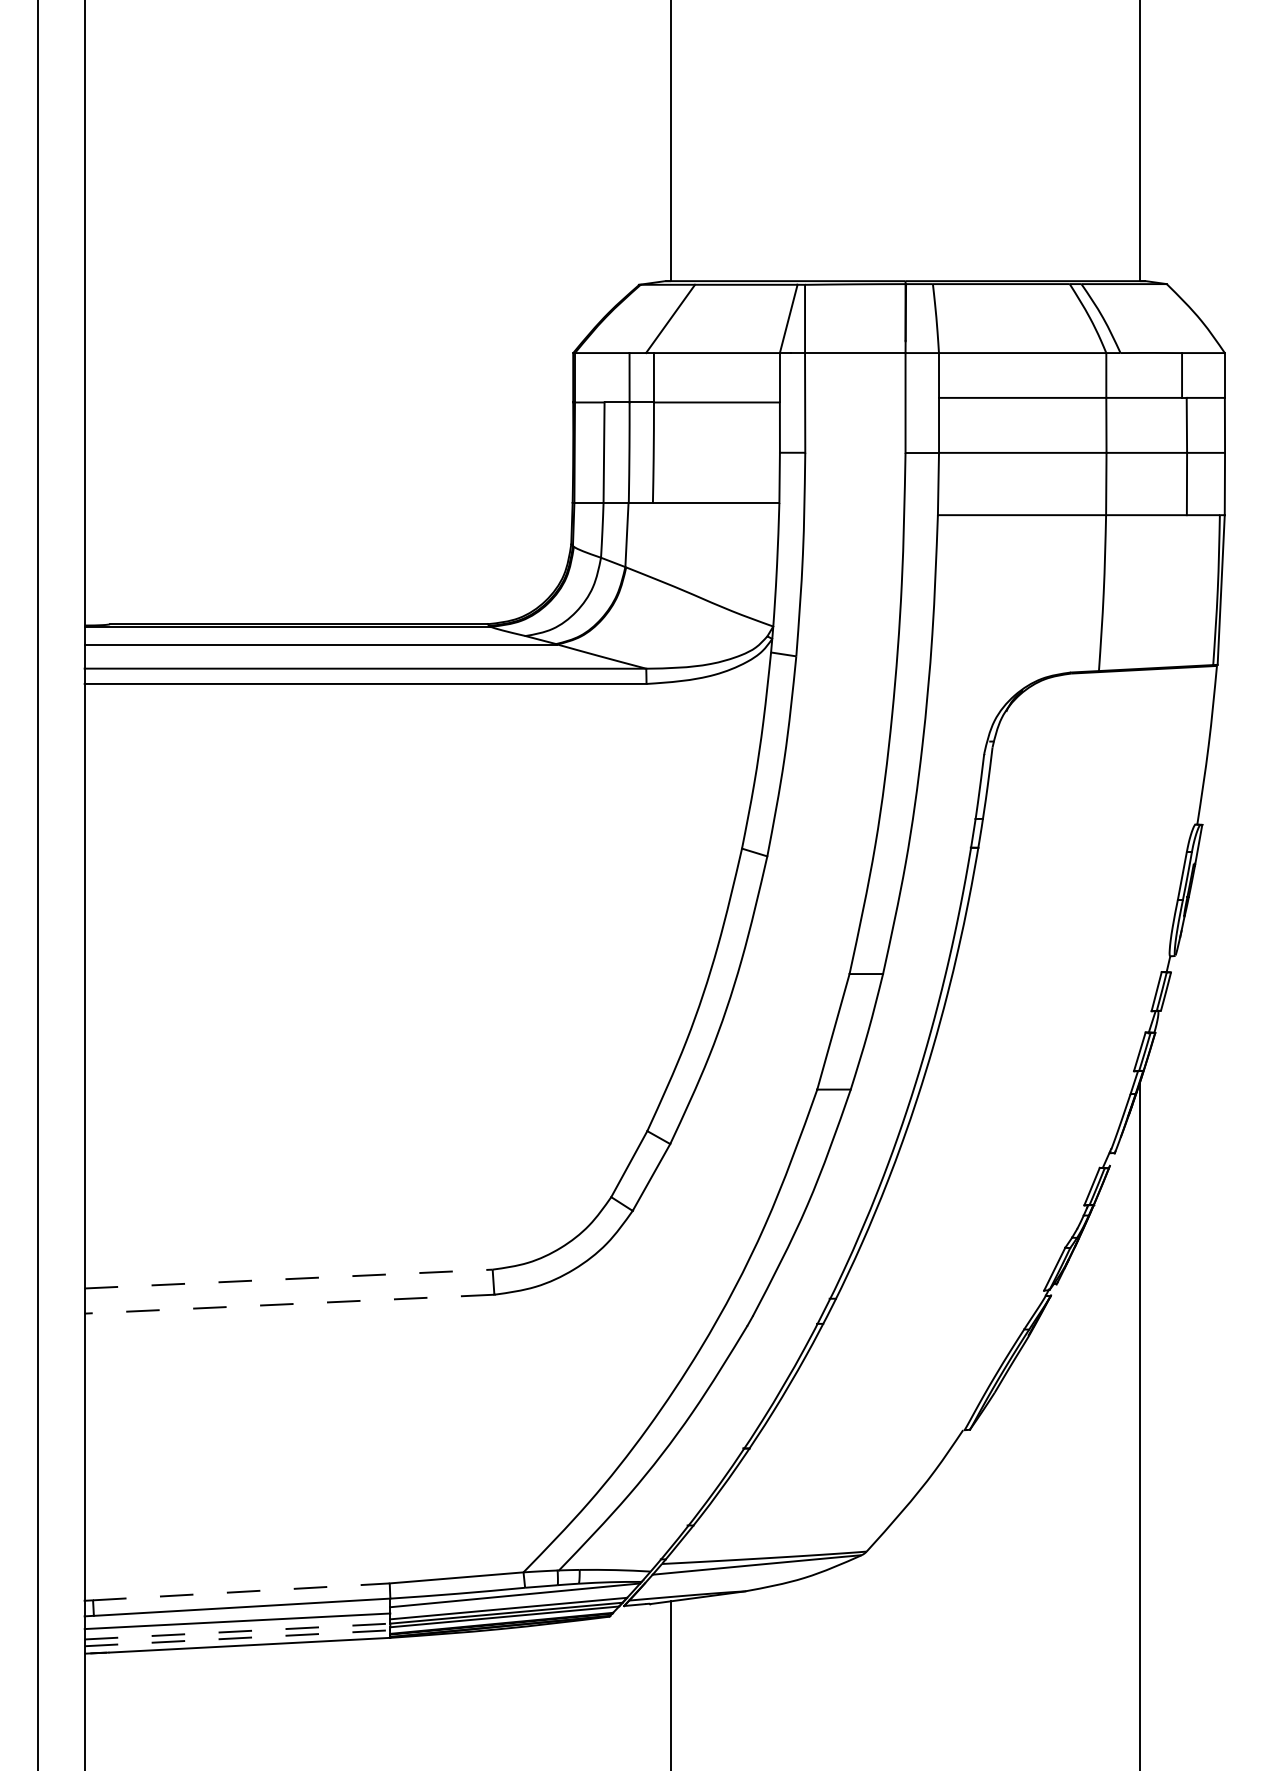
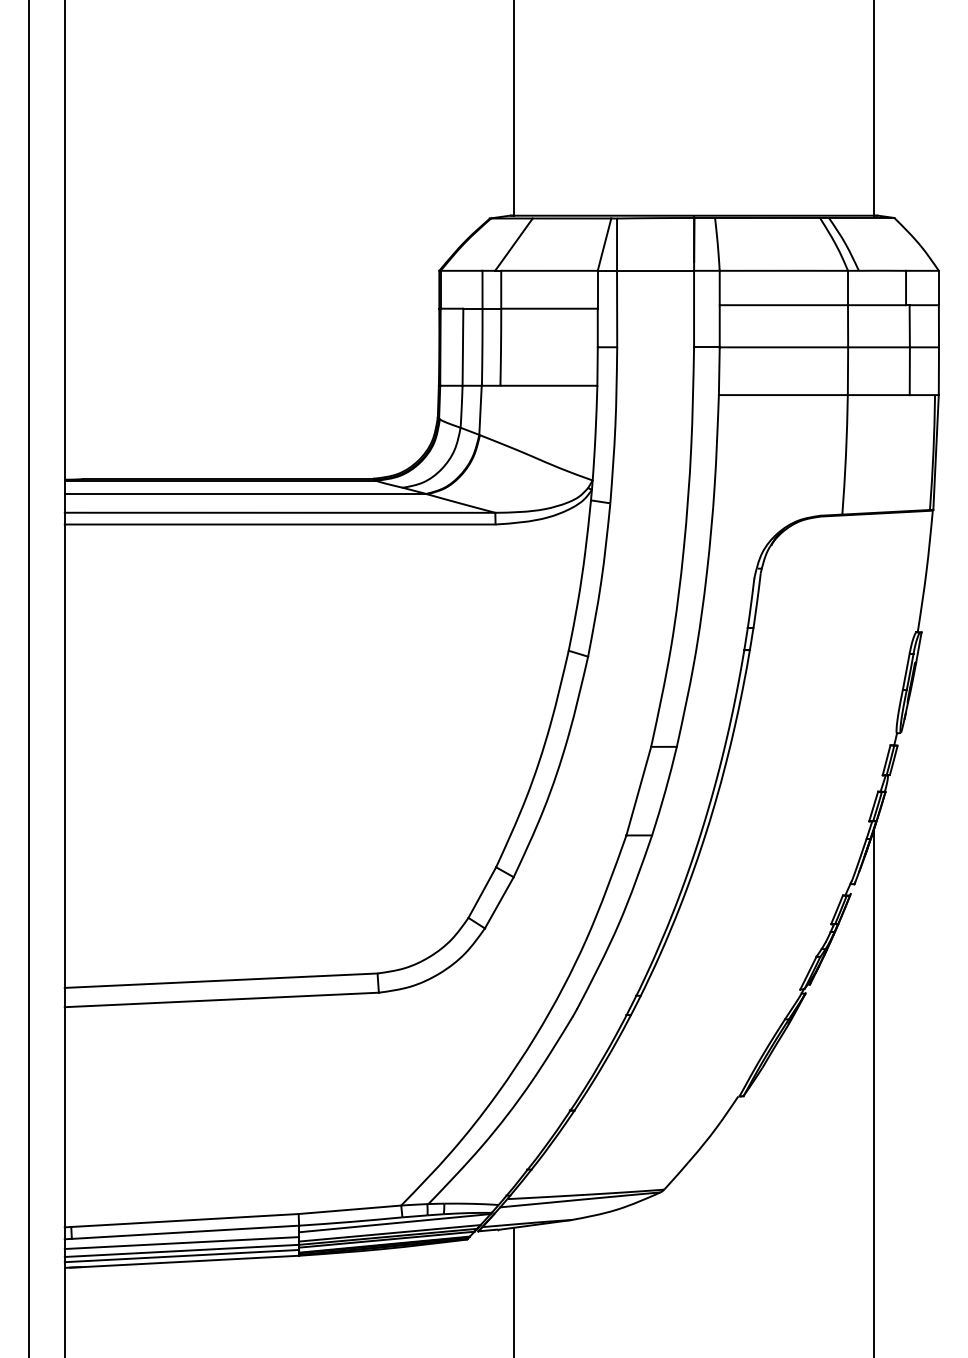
line: (289, 1279) -> (221, 981), dashed -> solid
line: (289, 1304) -> (221, 1000), dashed -> solid
line: (241, 1591) -> (185, 1220), dashed -> solid
line: (238, 1631) -> (182, 1250), dashed -> solid
line: (238, 1638) -> (182, 1256), dashed -> solid

